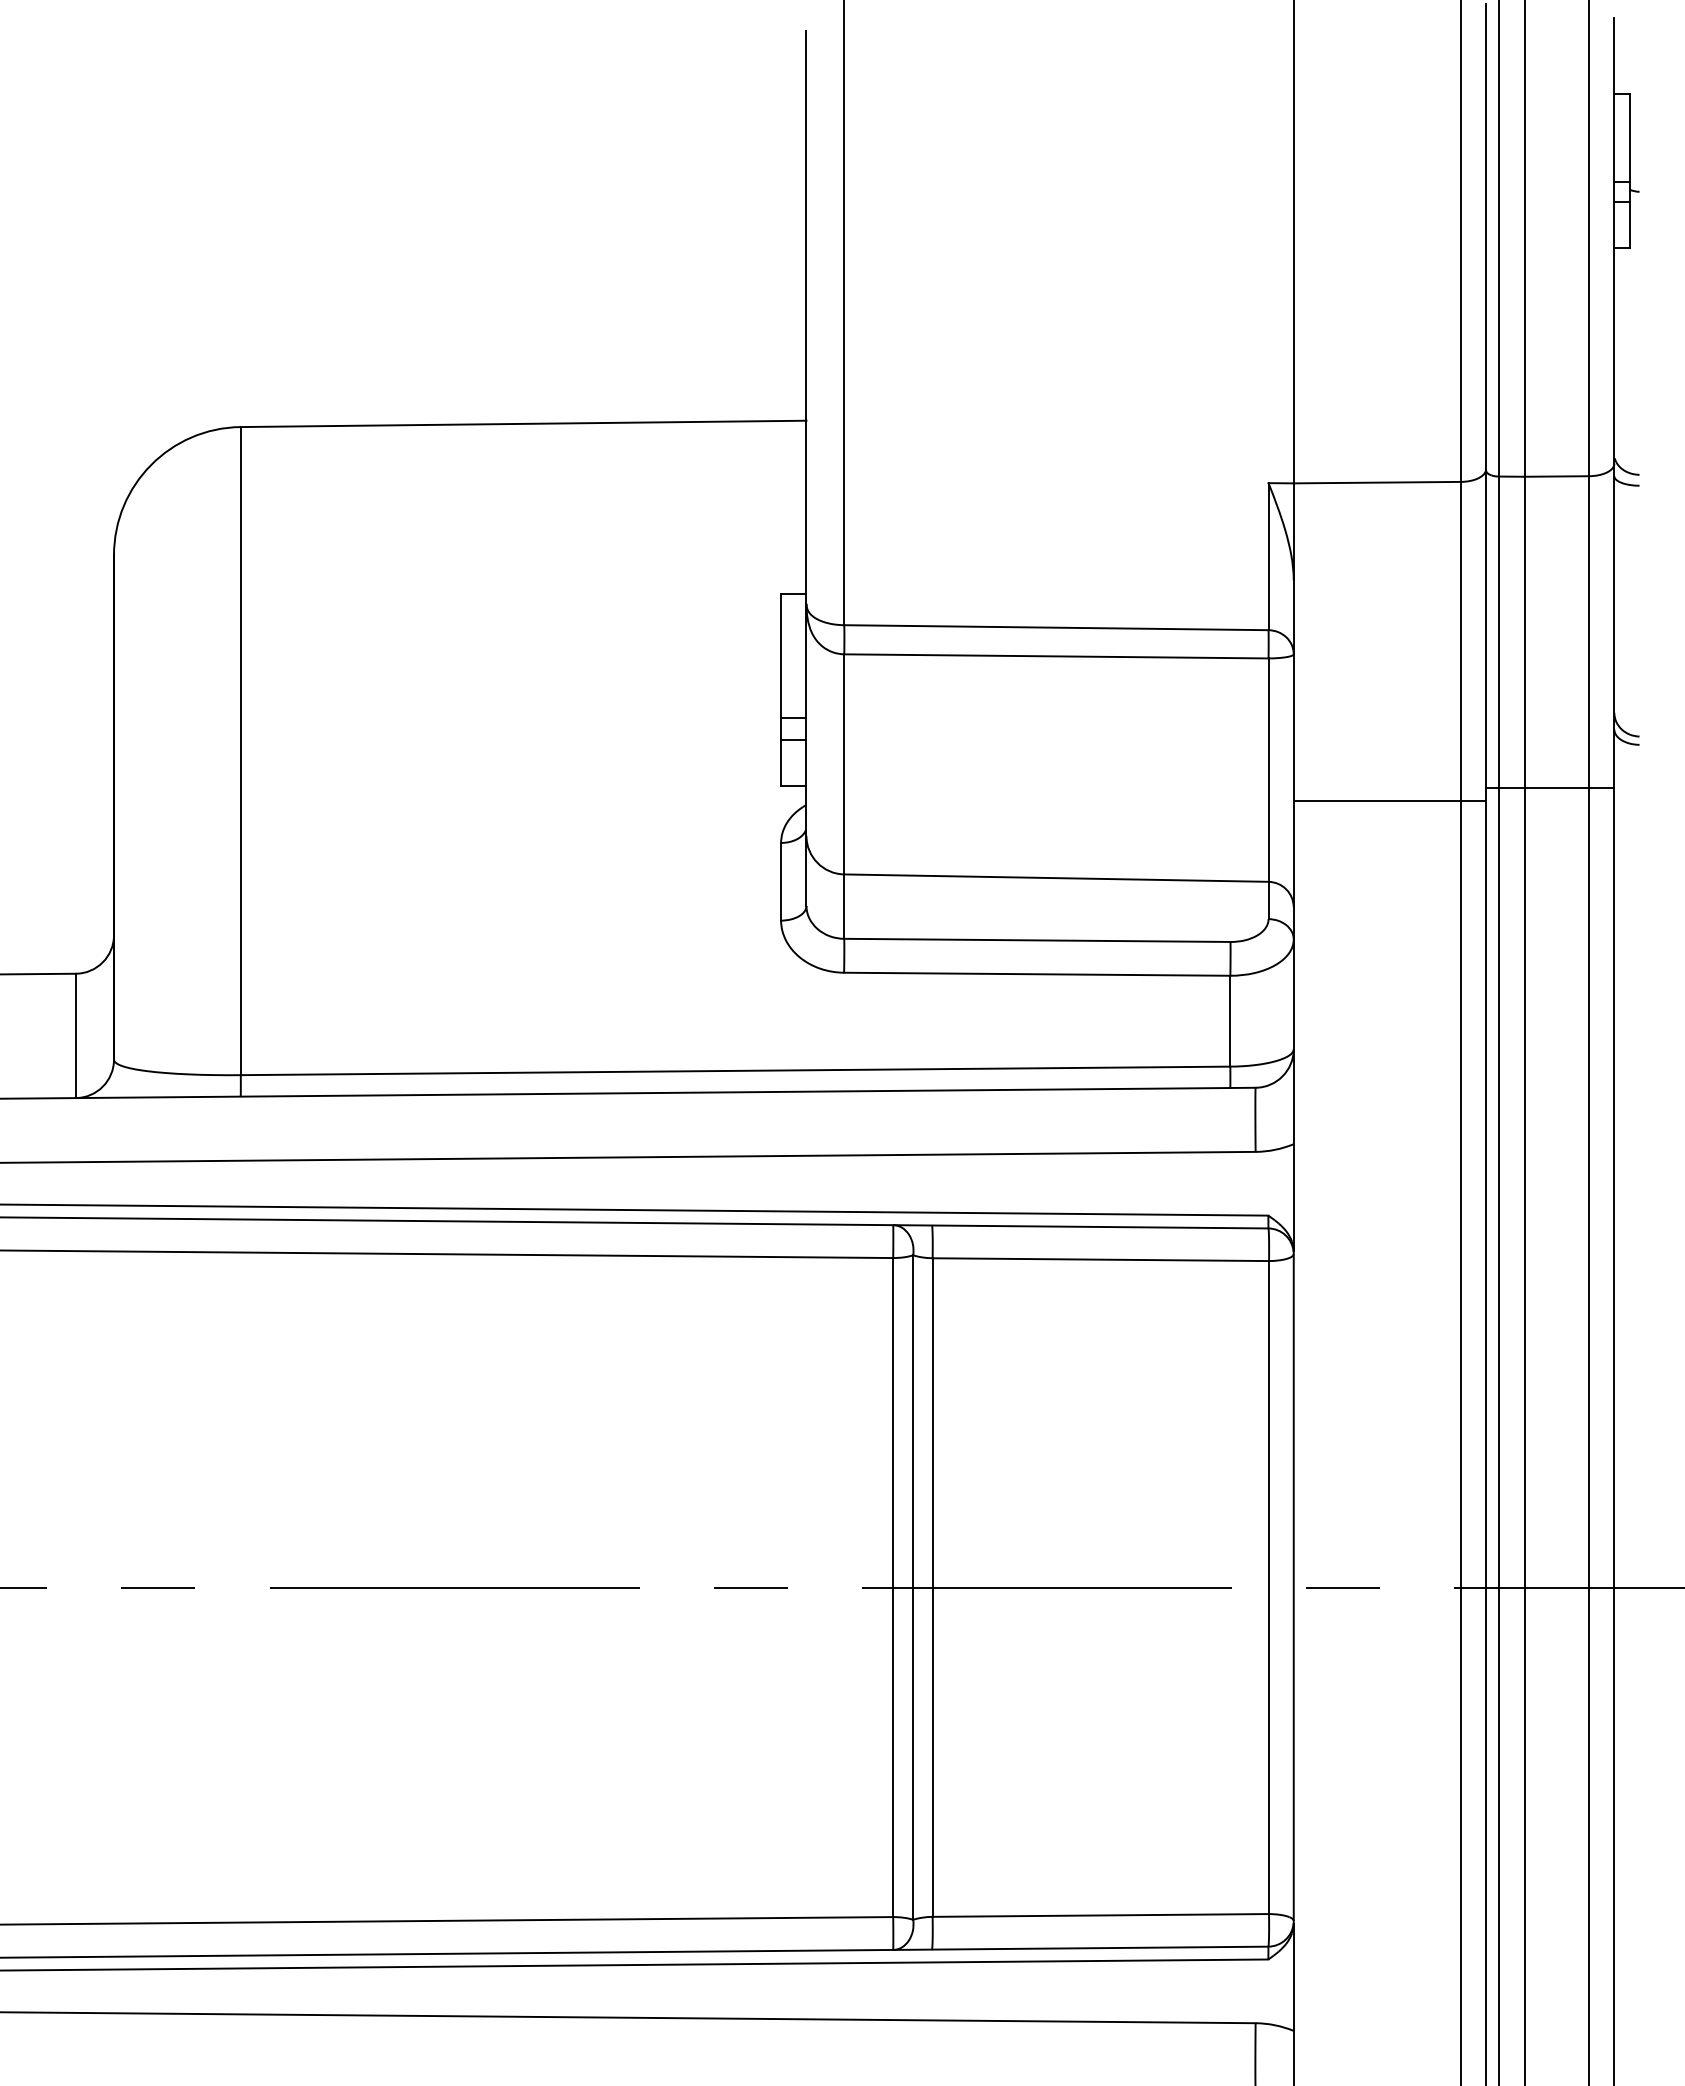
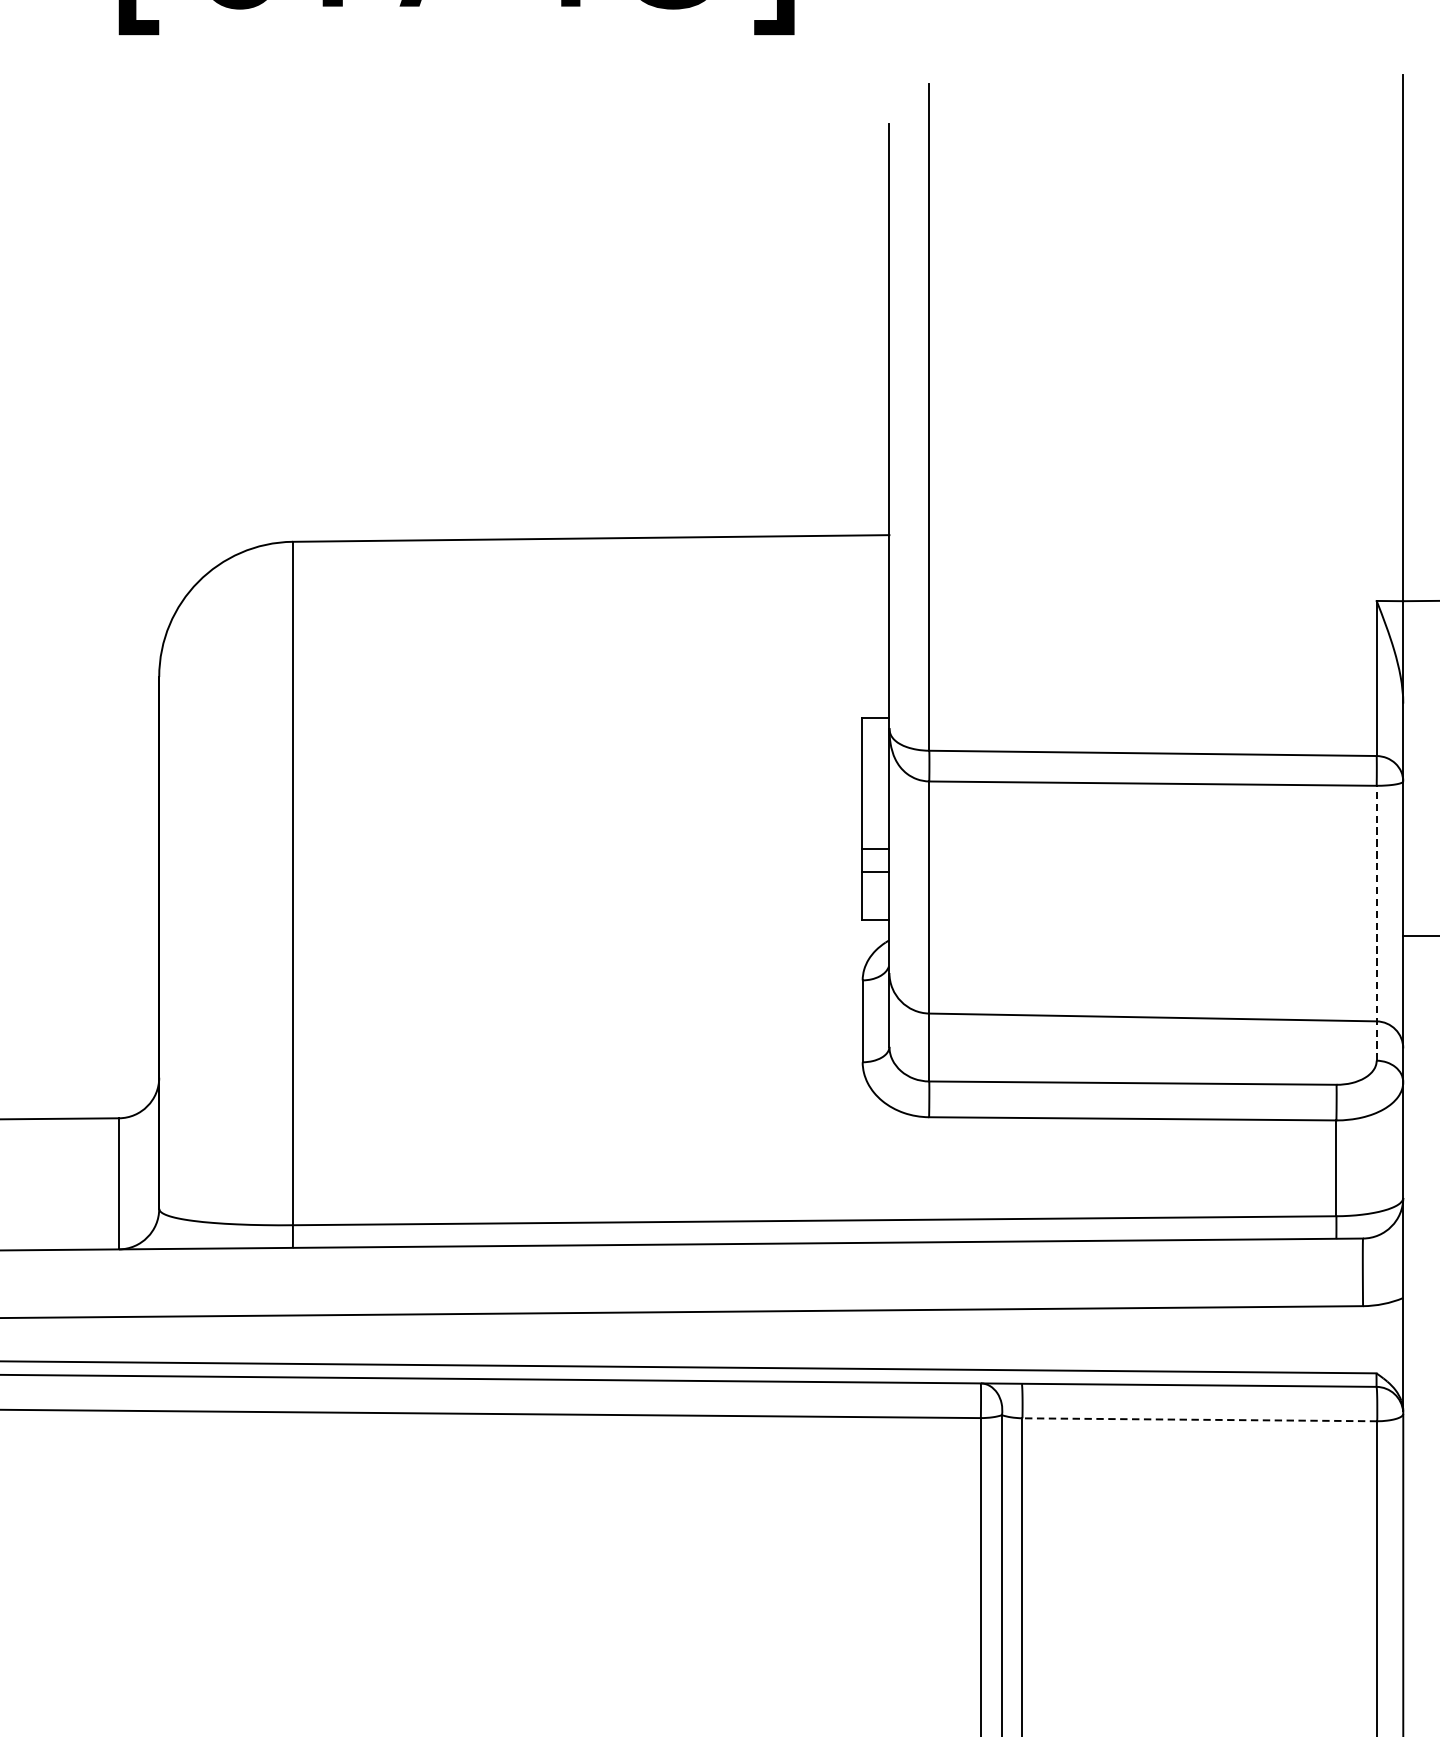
line: (1268, 788) -> (1376, 922), solid -> dashed
line: (1100, 1259) -> (1199, 1419), solid -> dashed

